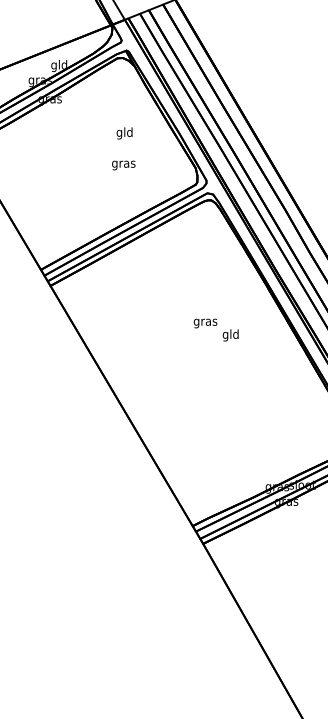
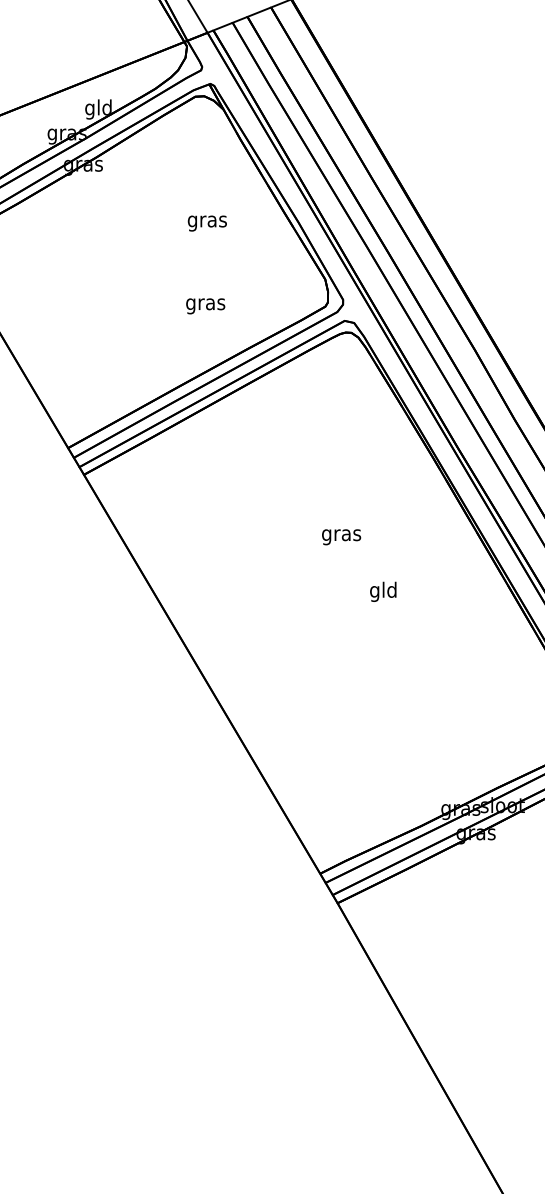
text: (124, 133) -> (206, 221), gld -> gras
text: (123, 165) -> (205, 306), moved
text: (230, 335) -> (382, 592), moved

